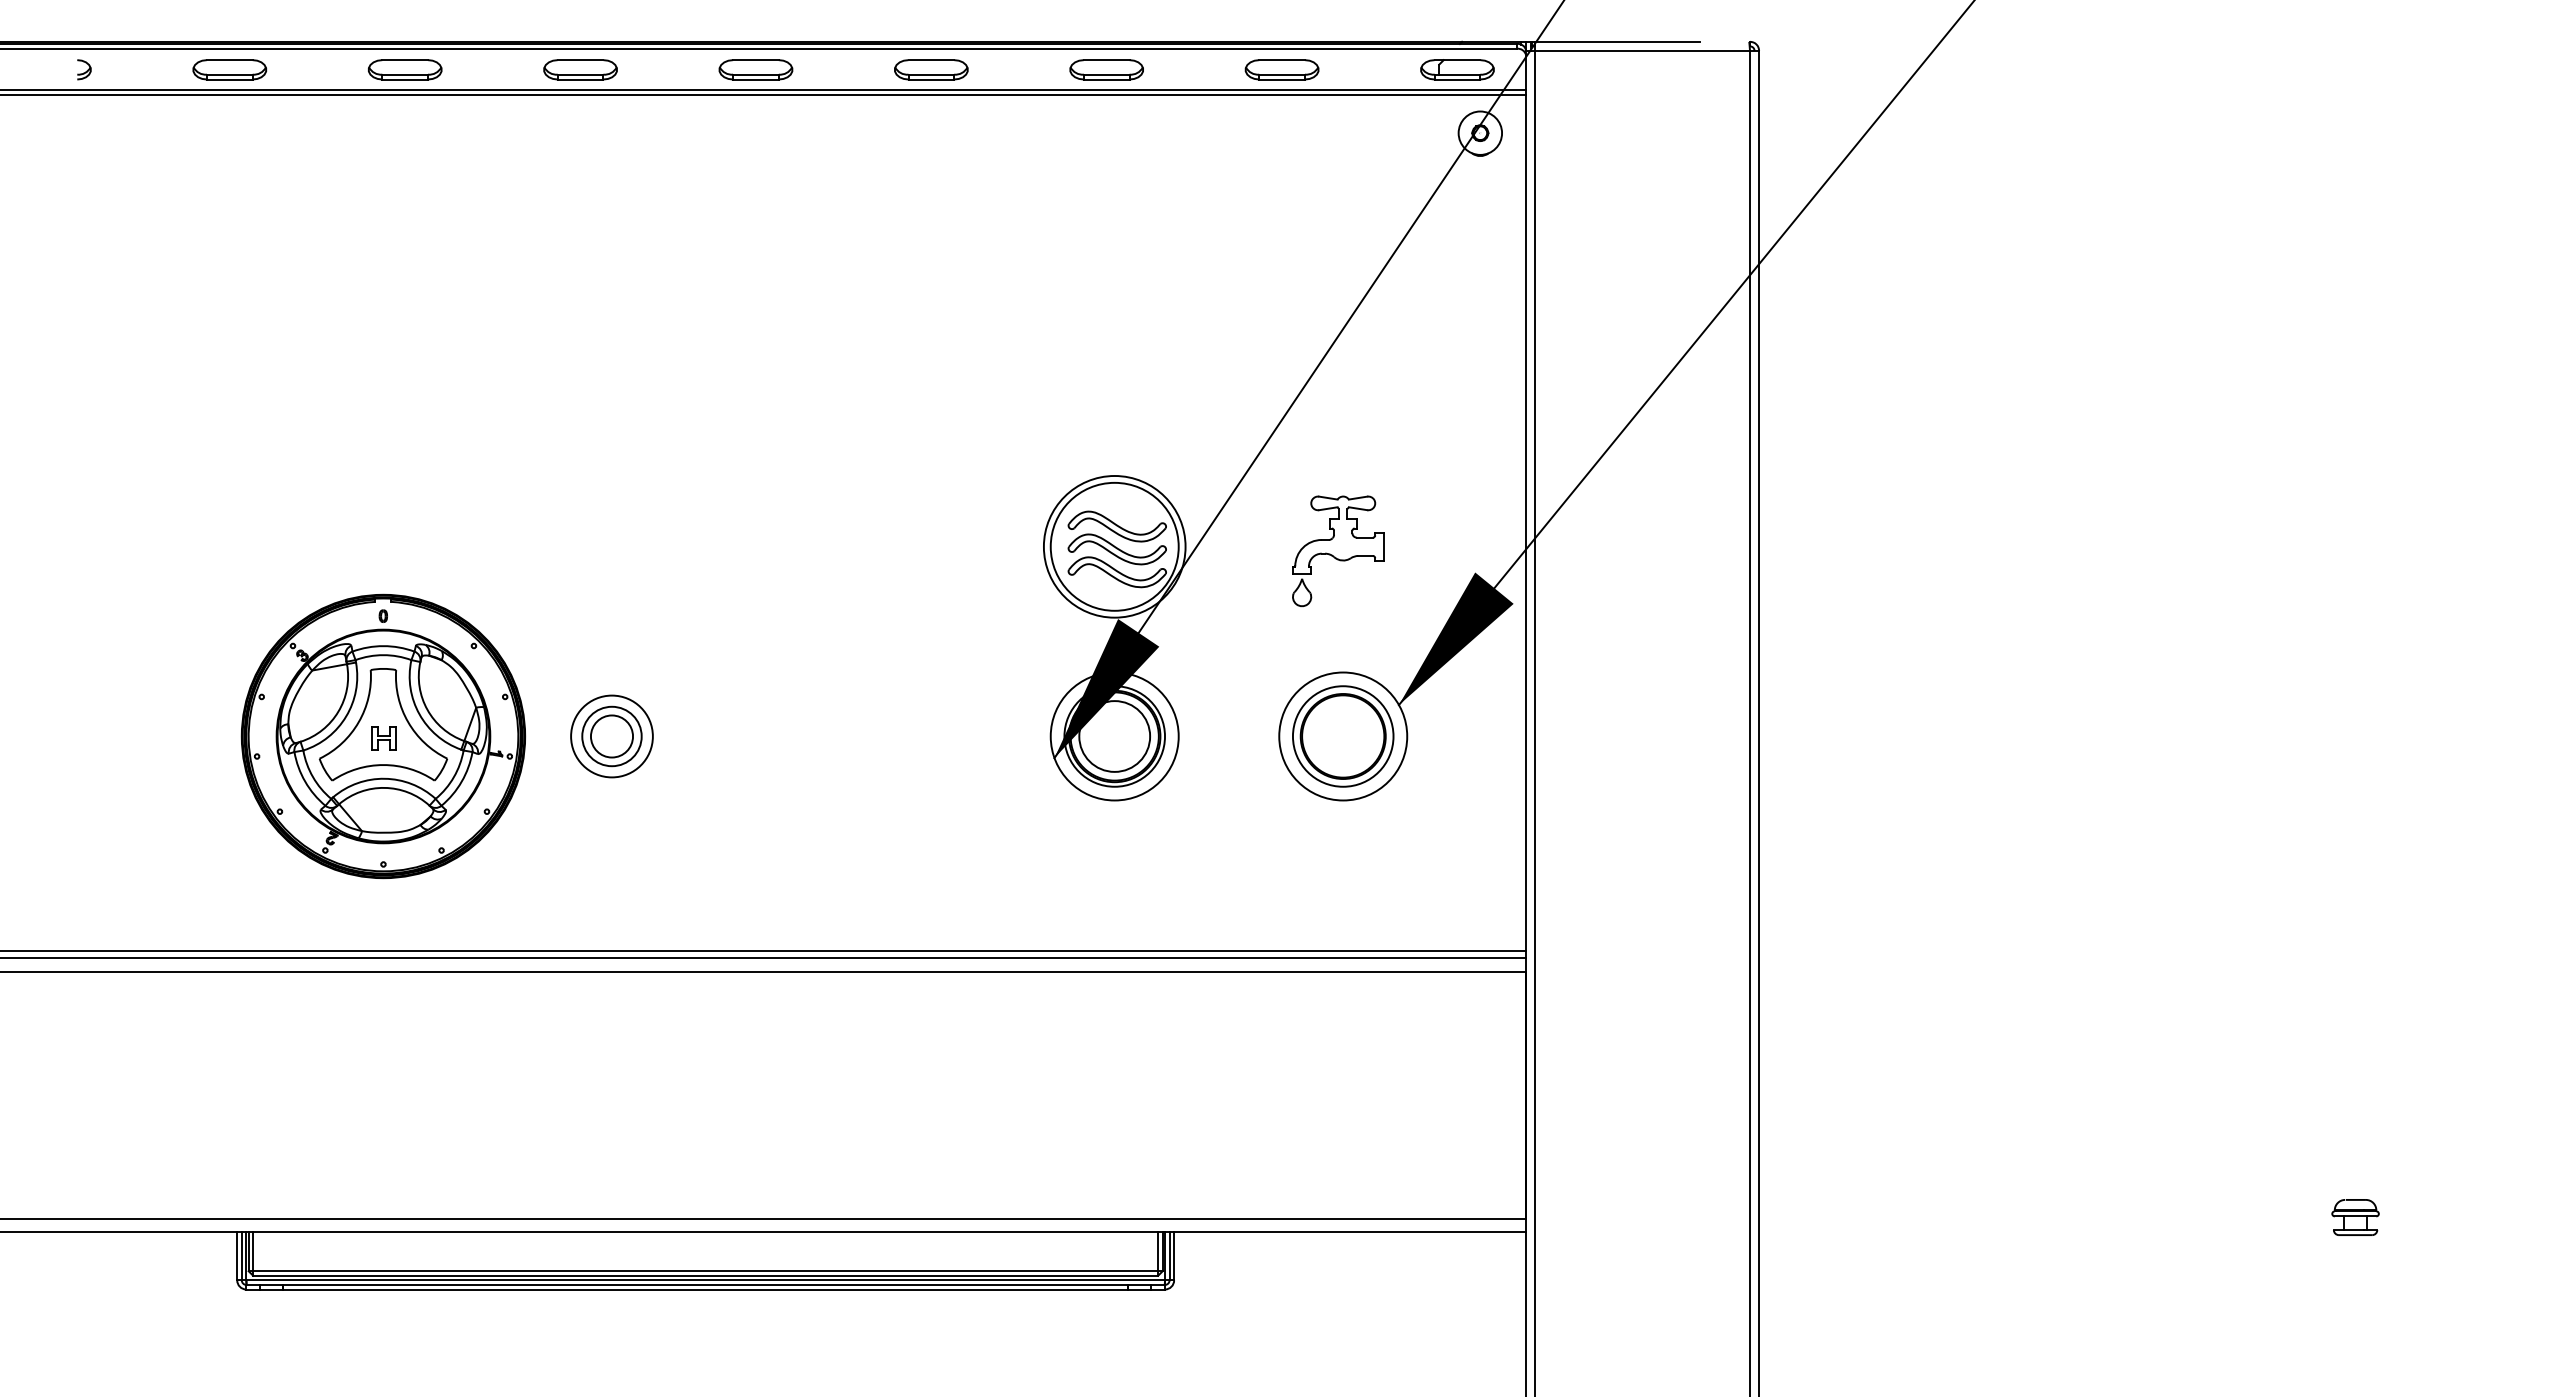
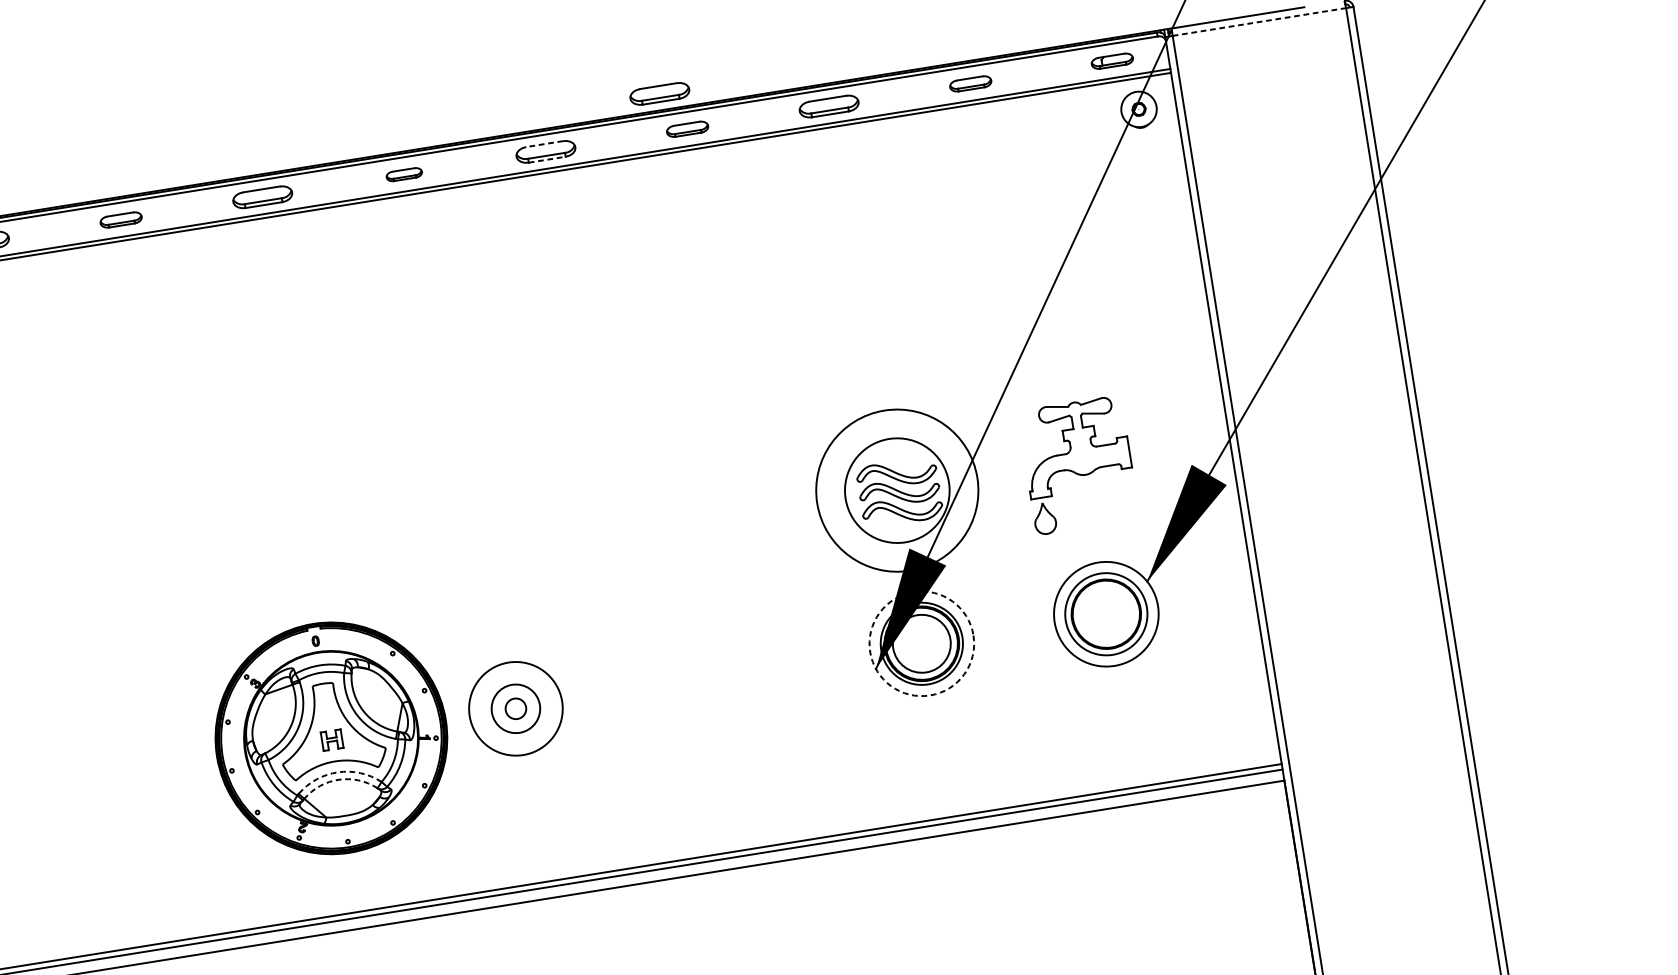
part: (904, 21) -> (659, 93), added
line: (1643, 50) -> (1260, 21), solid -> dashed
line: (755, 60) -> (544, 144), solid -> dashed
part: (229, 69) -> (120, 219), size x0.7
part: (580, 69) -> (404, 174), size x0.6
part: (931, 69) -> (687, 128), size x0.7
part: (1281, 69) -> (970, 83), size x0.7
part: (1457, 69) -> (1112, 60), size x0.7
line: (755, 79) -> (546, 159), solid -> dashed
circle: (1114, 546) -> (897, 490), size x1.4
part: (1338, 551) -> (1078, 465), size x1.4
circle: (611, 736) -> (515, 708), size x0.6
circle: (611, 736) -> (515, 708), size x1.4
circle: (1114, 736) -> (921, 643), solid -> dashed
arc: (384, 778) -> (337, 772), solid -> dashed
arc: (384, 787) -> (338, 779), solid -> dashed

